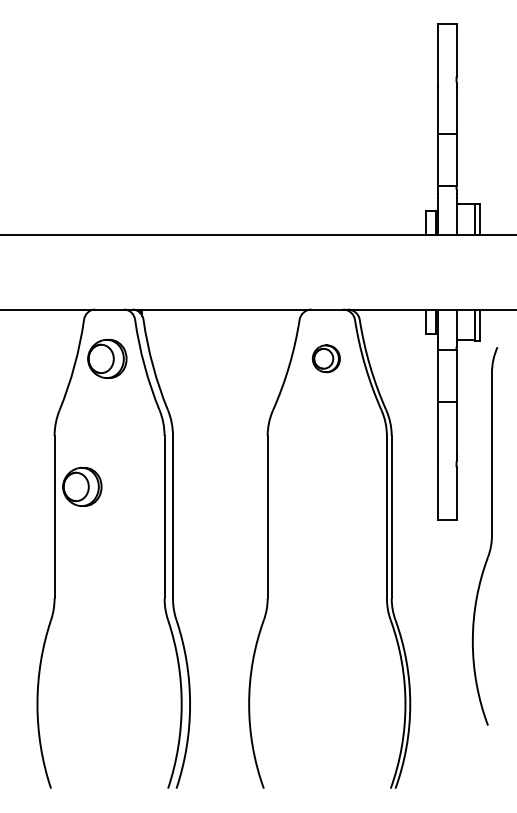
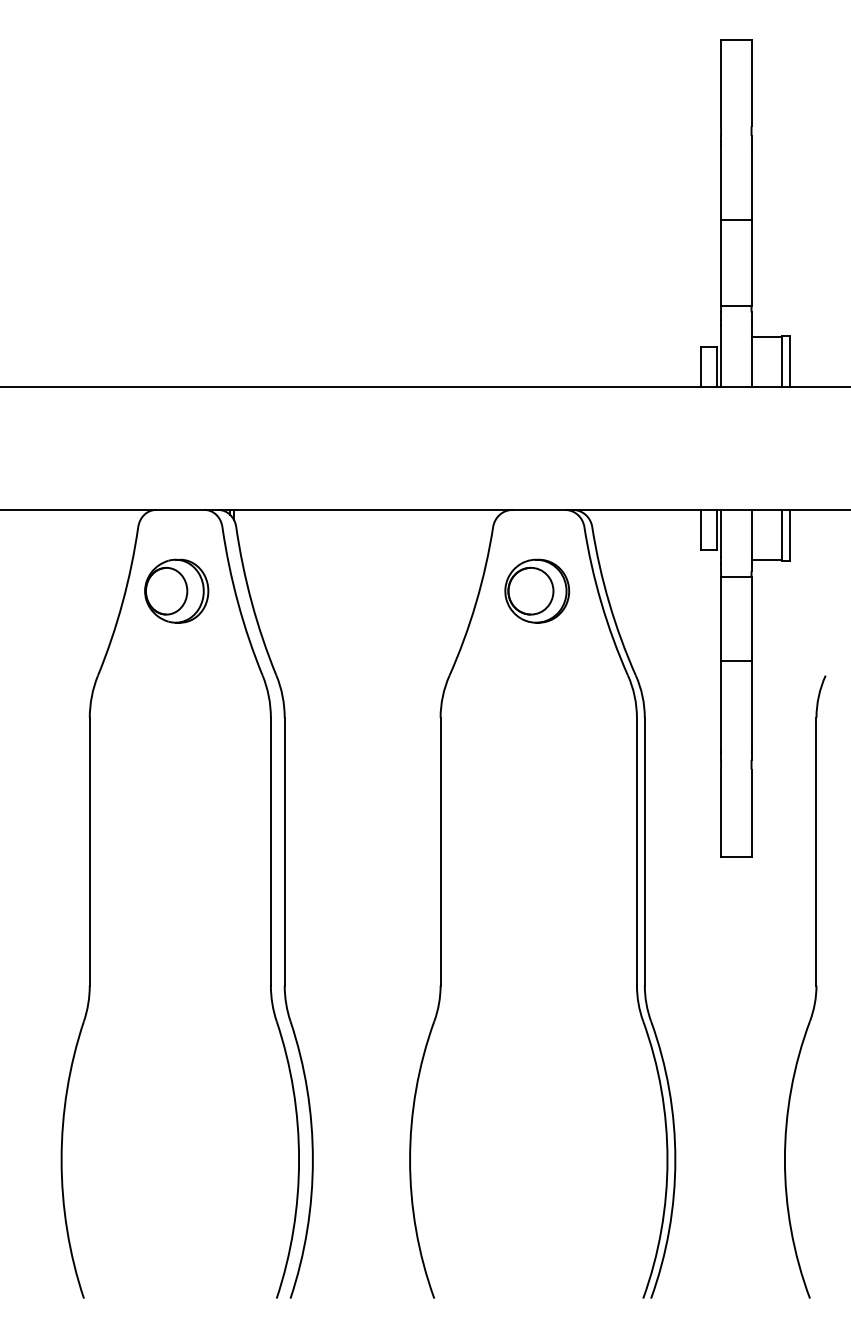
part: (326, 358) -> (537, 590), size x1.43
part: (82, 486) -> (135, 801), removed
part: (485, 536) -> (805, 987), moved

